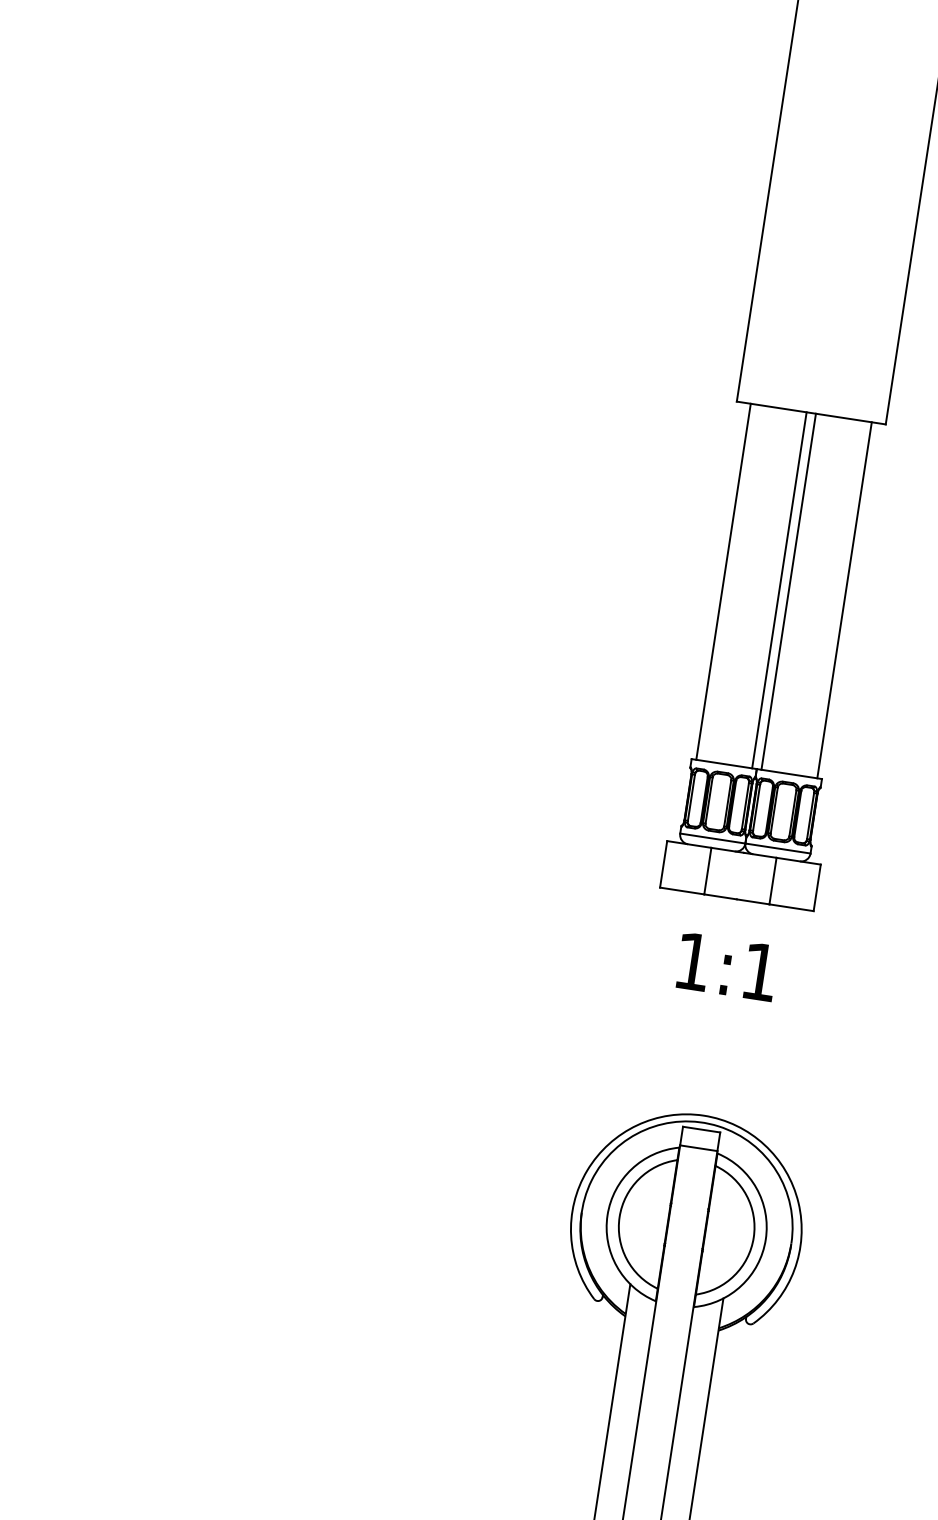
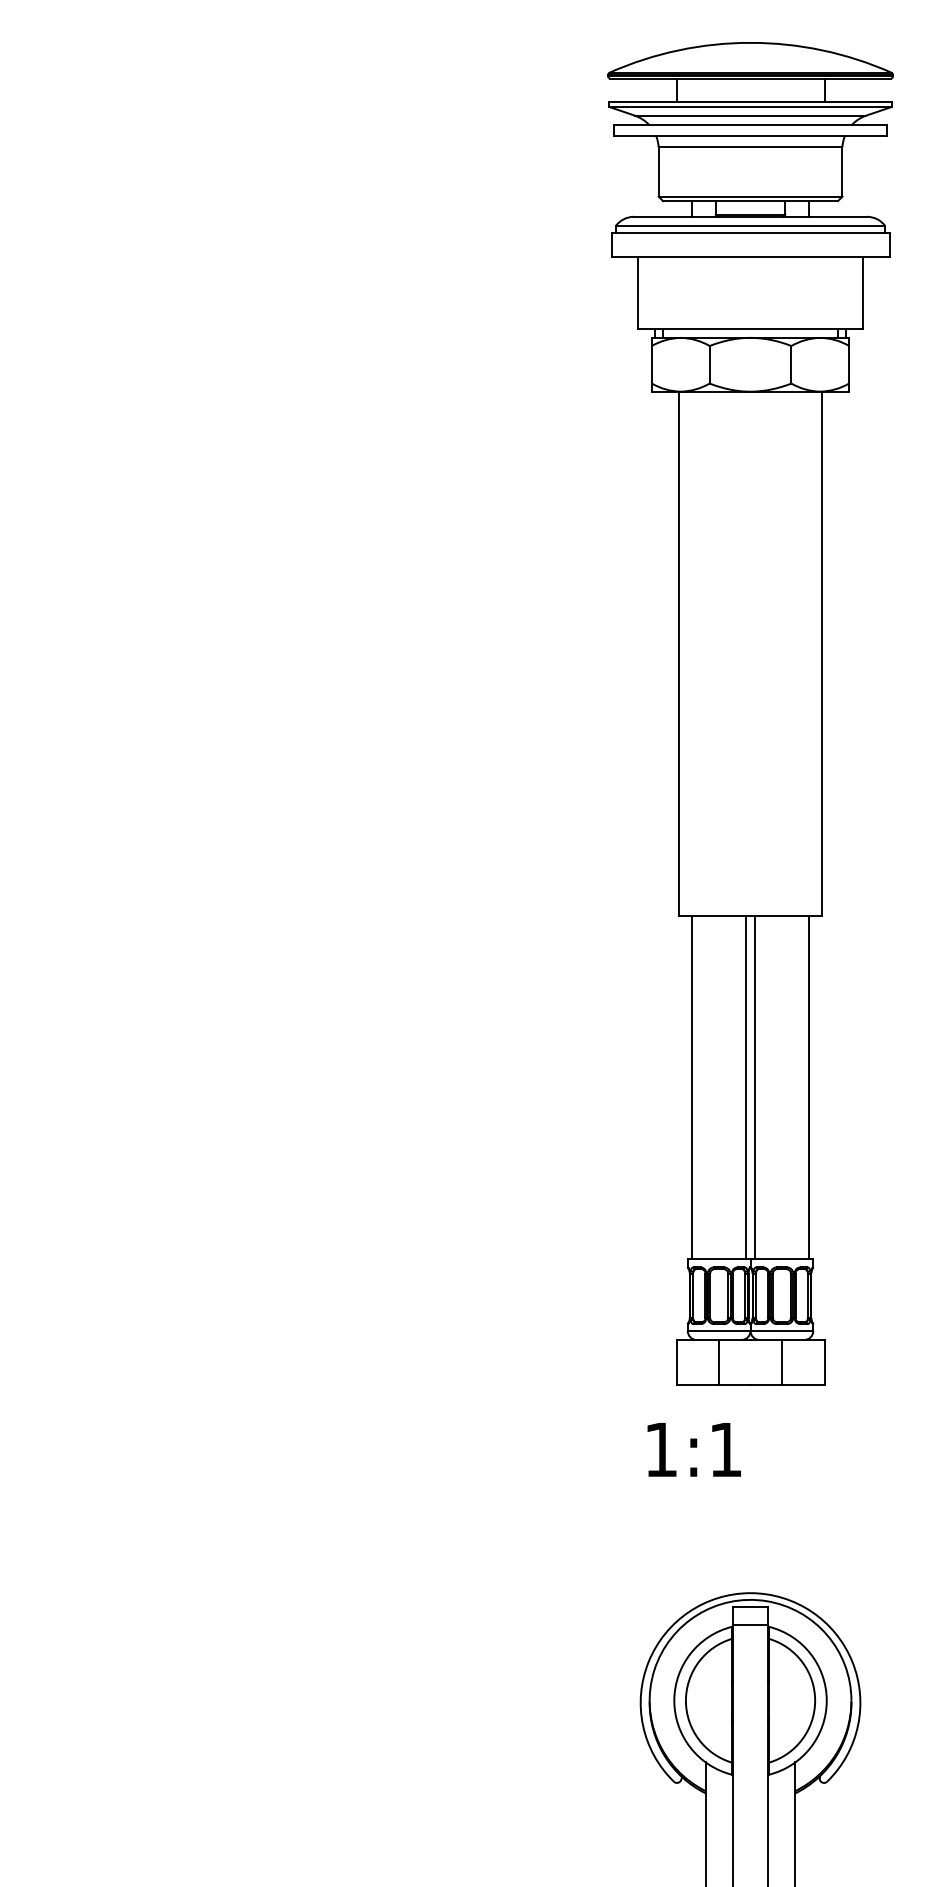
text: (726, 966) -> (693, 1449), moved

